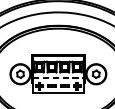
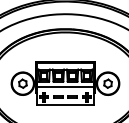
line: (59, 77) -> (66, 87), dashed -> solid

